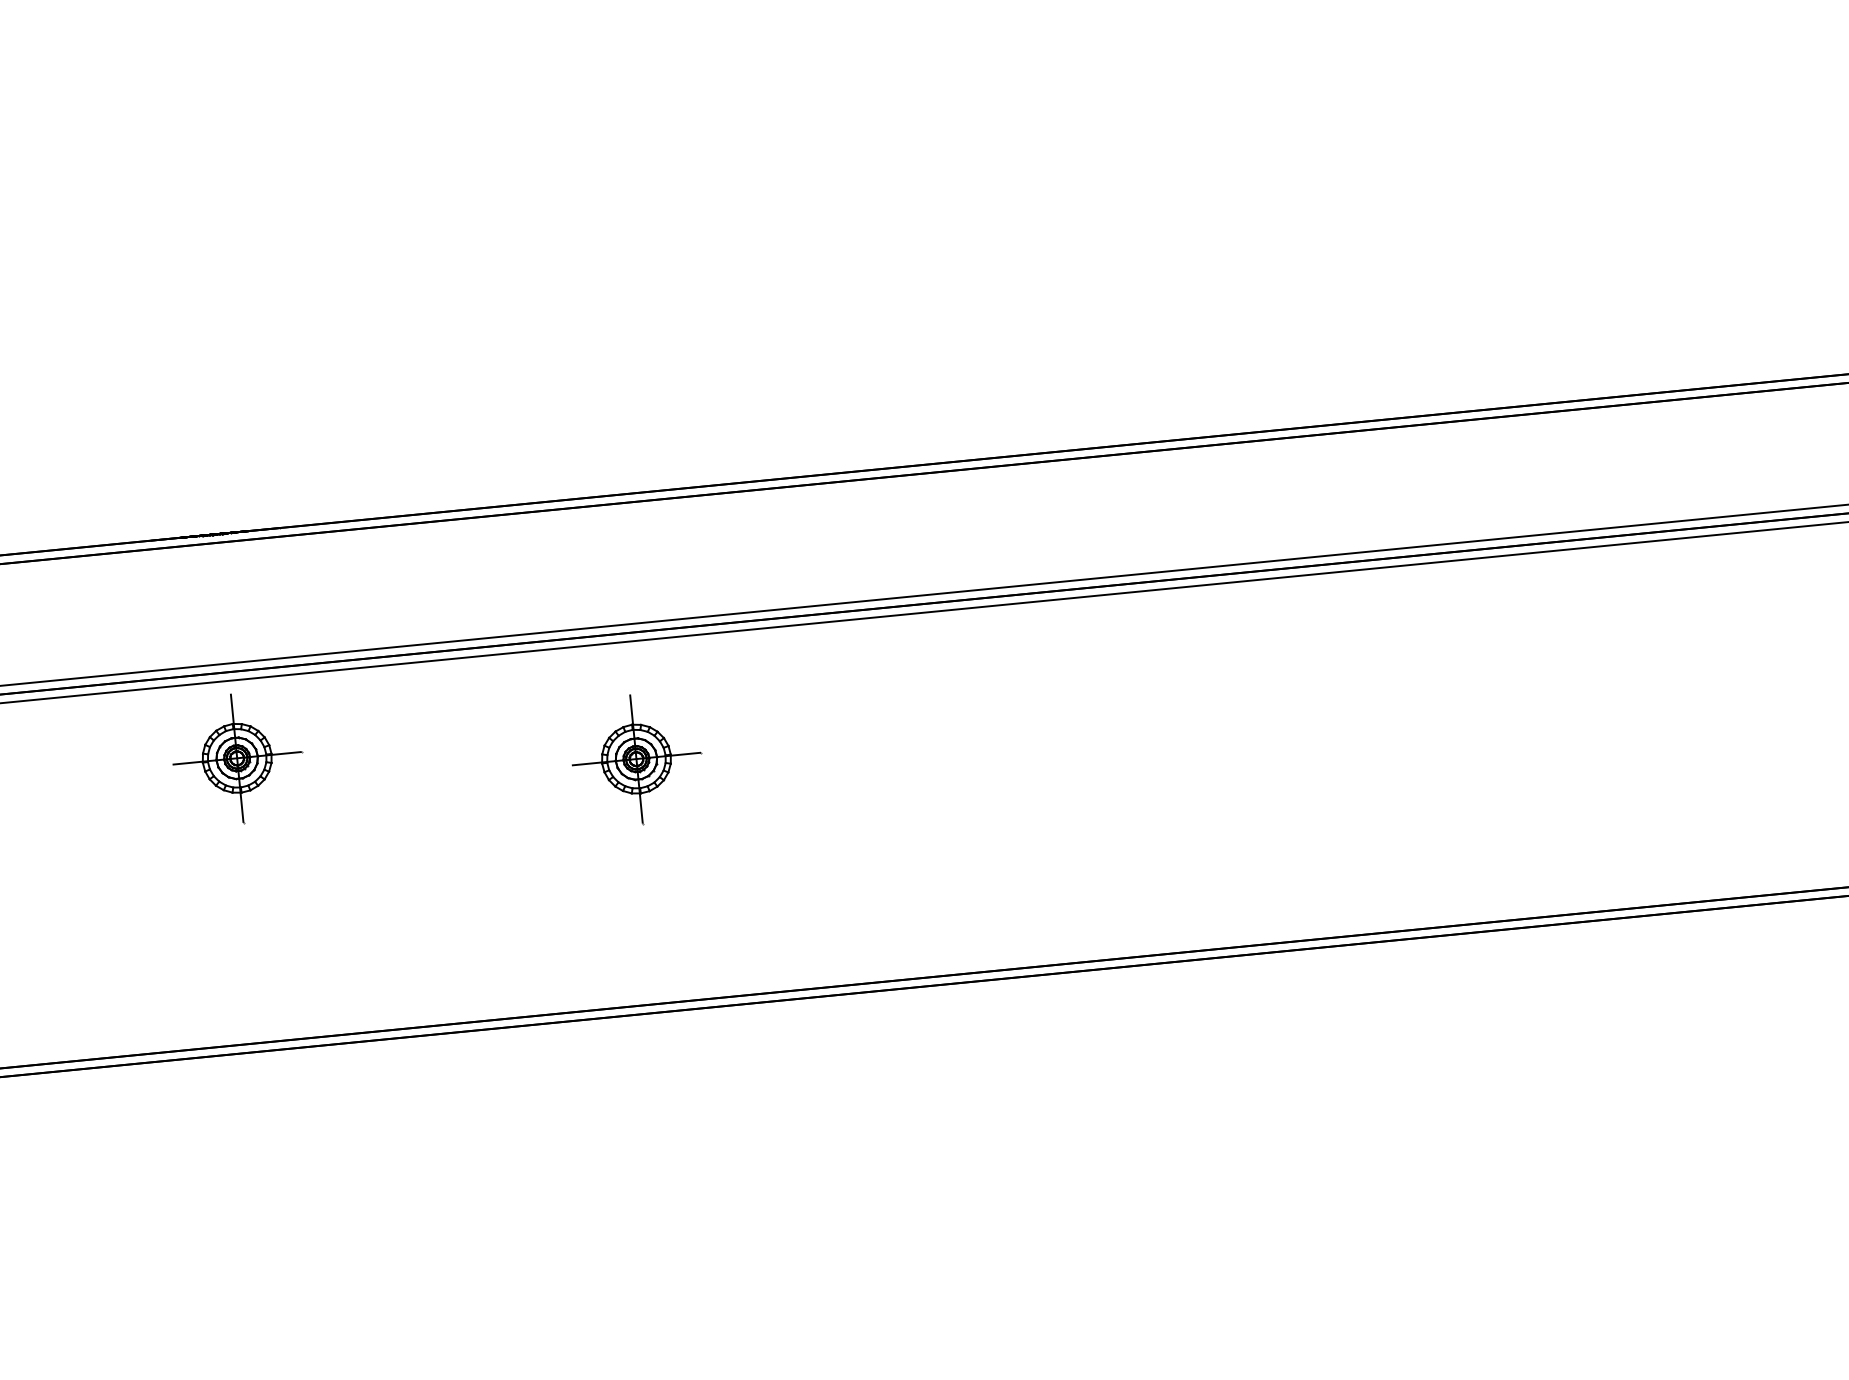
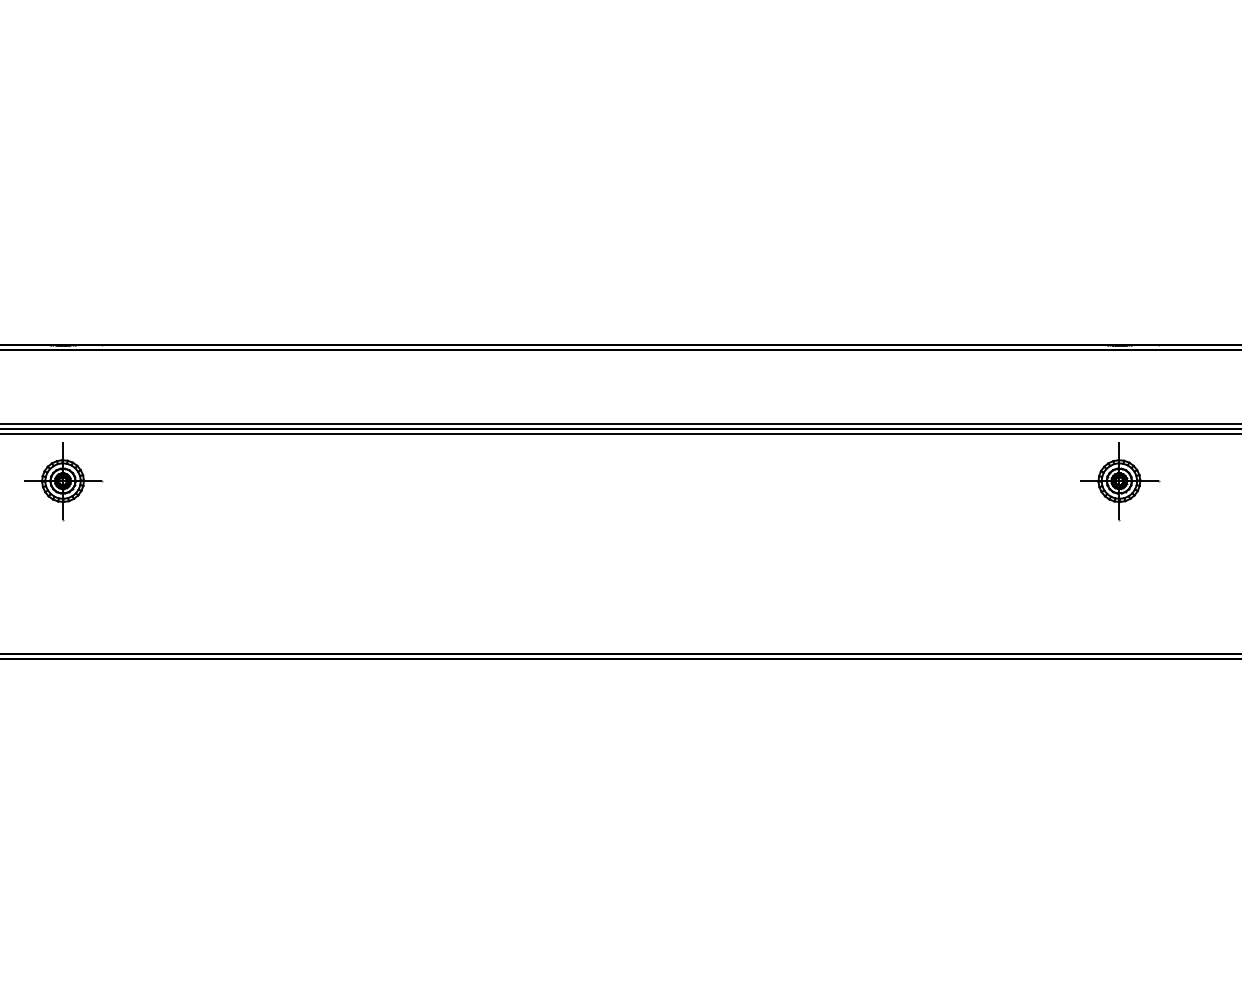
part: (637, 759) -> (303, 505), removed

